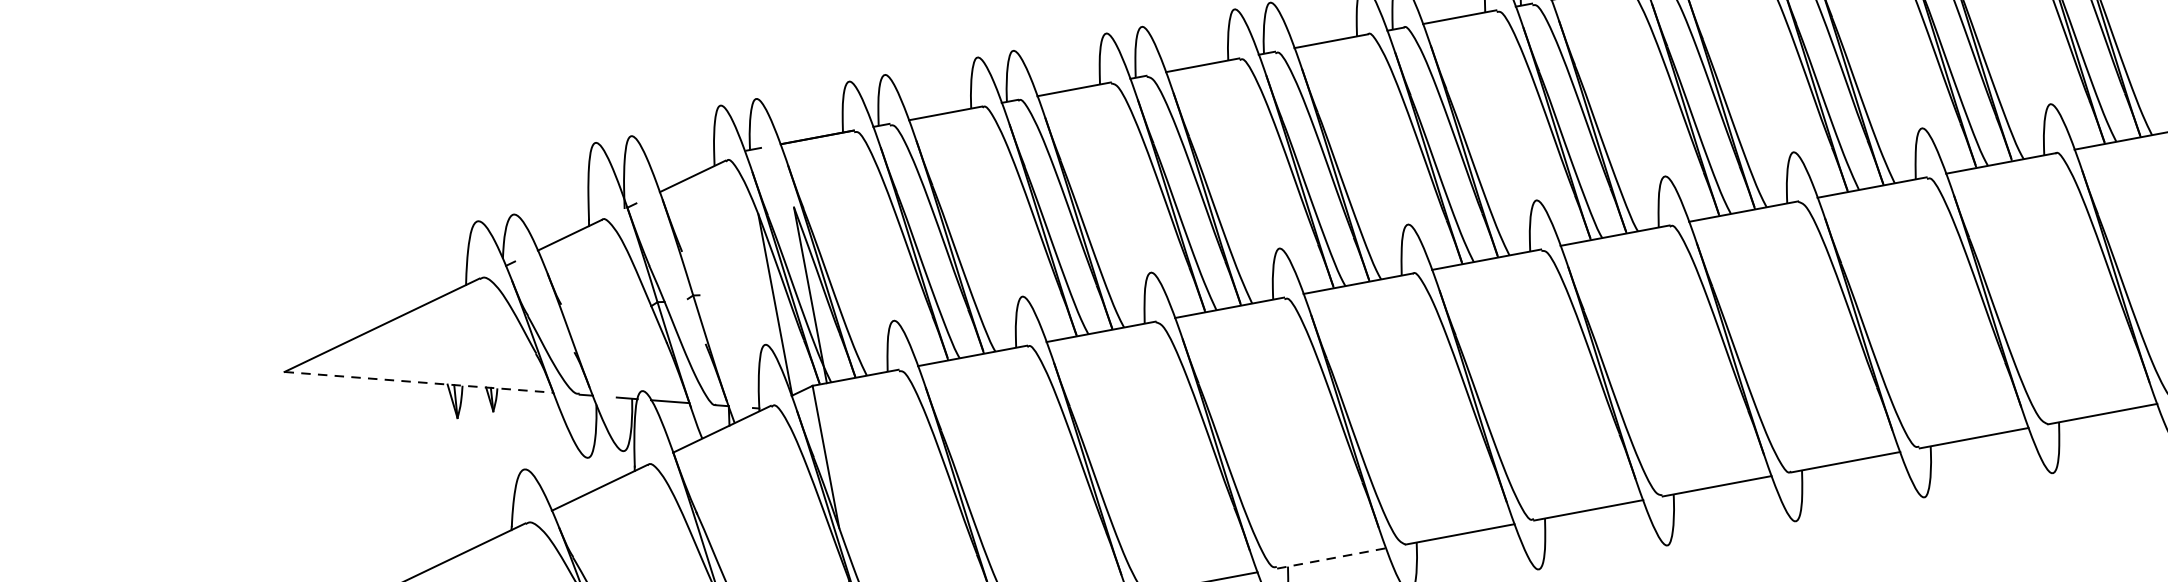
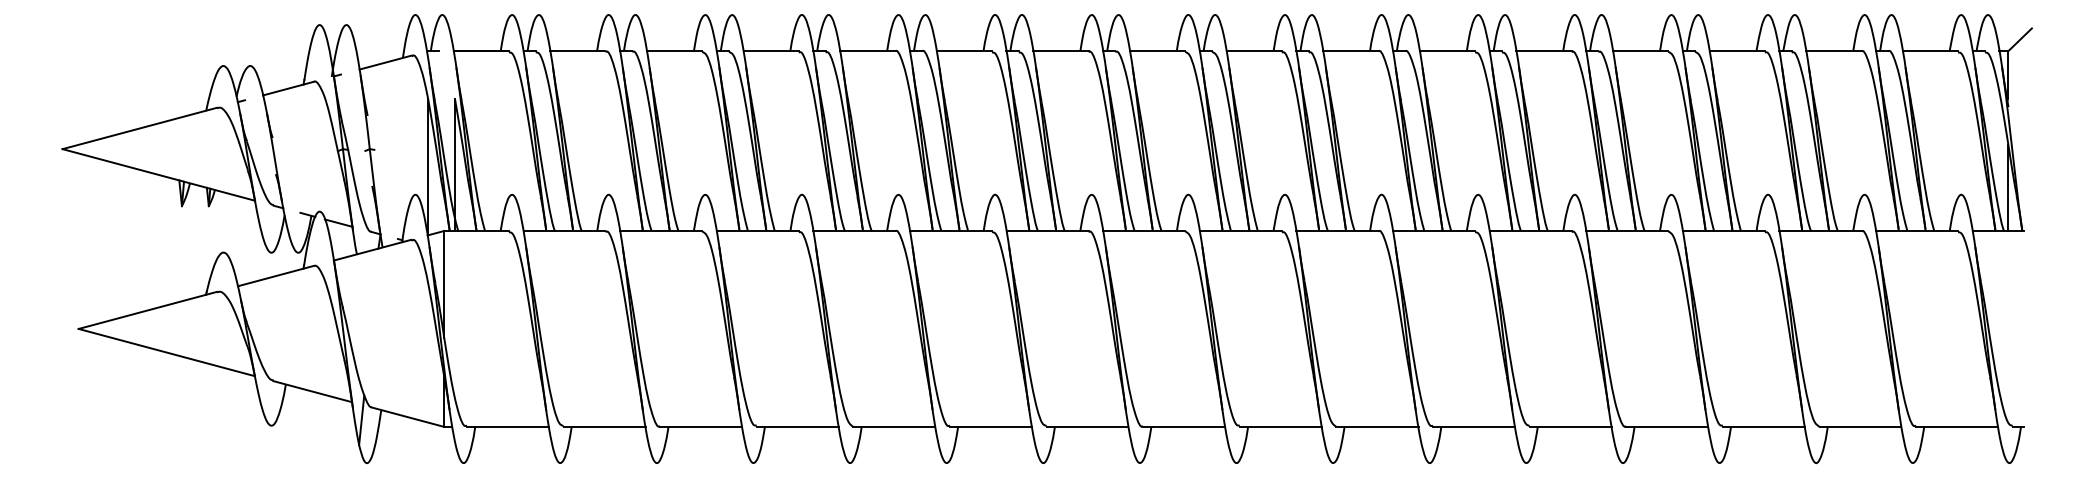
line: (418, 381) -> (158, 174), dashed -> solid
line: (1332, 557) -> (798, 426), dashed -> solid

